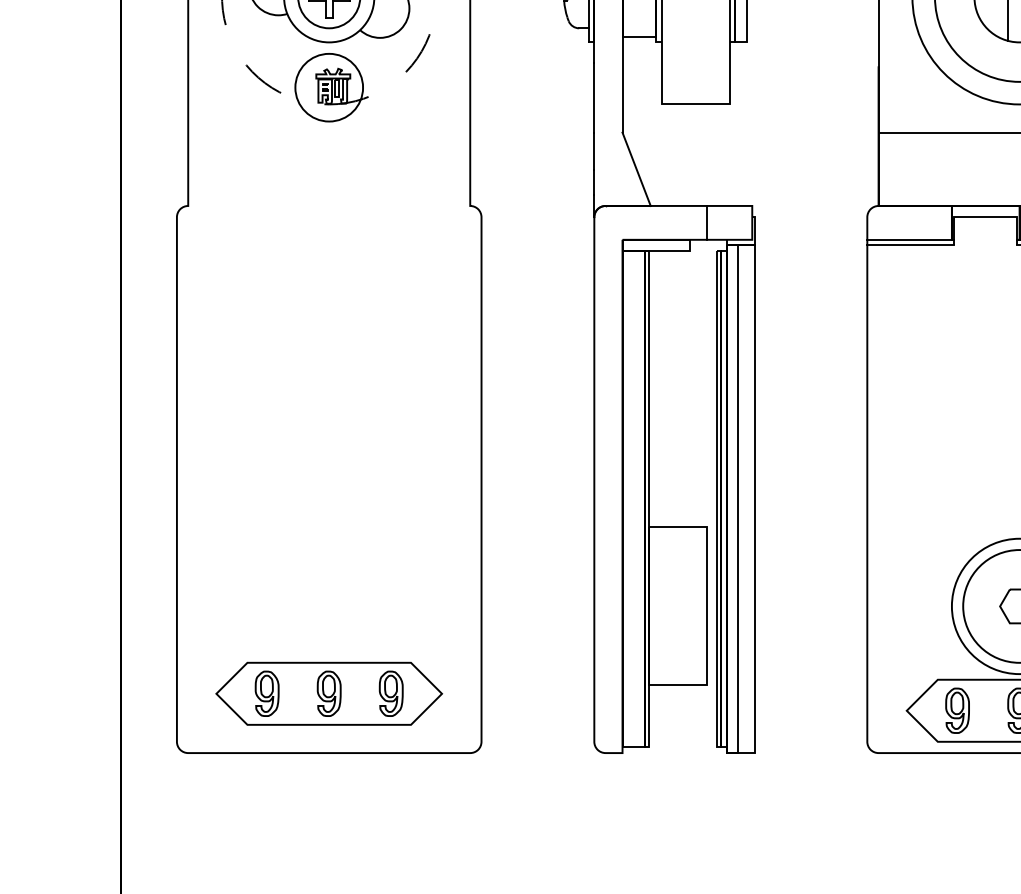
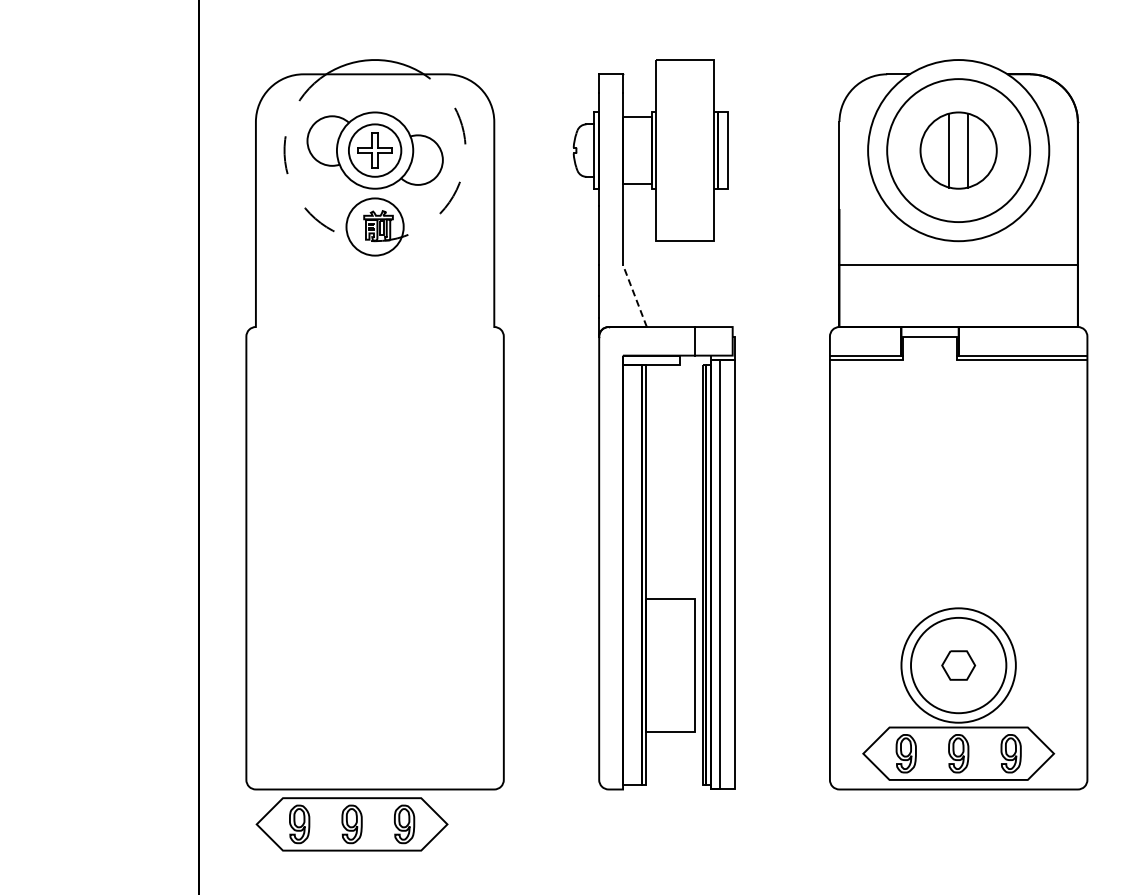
line: (636, 168) -> (634, 295), solid -> dashed
part: (328, 693) -> (351, 824), moved

